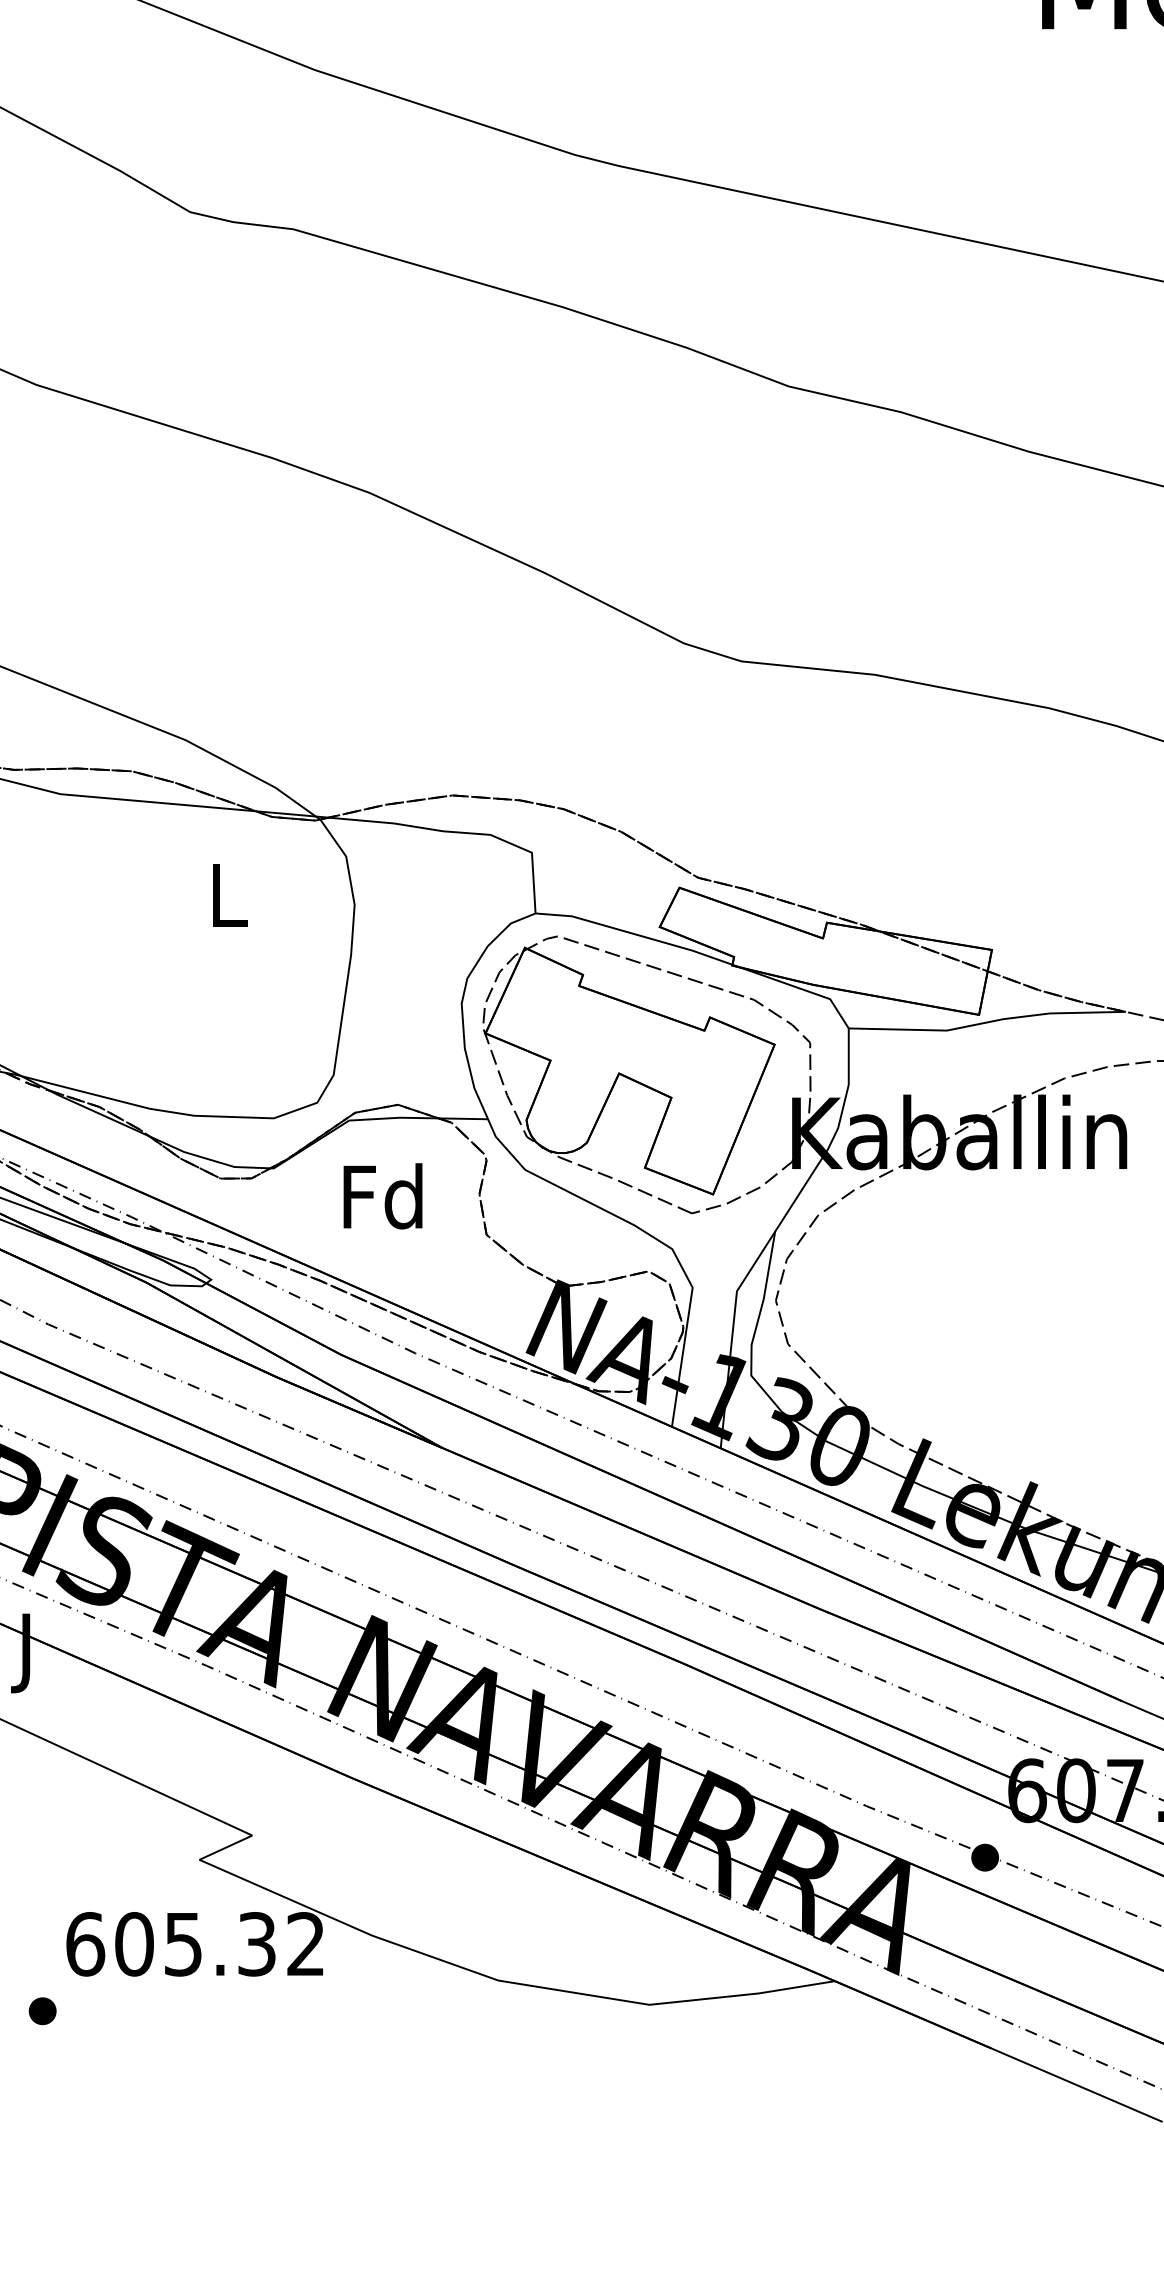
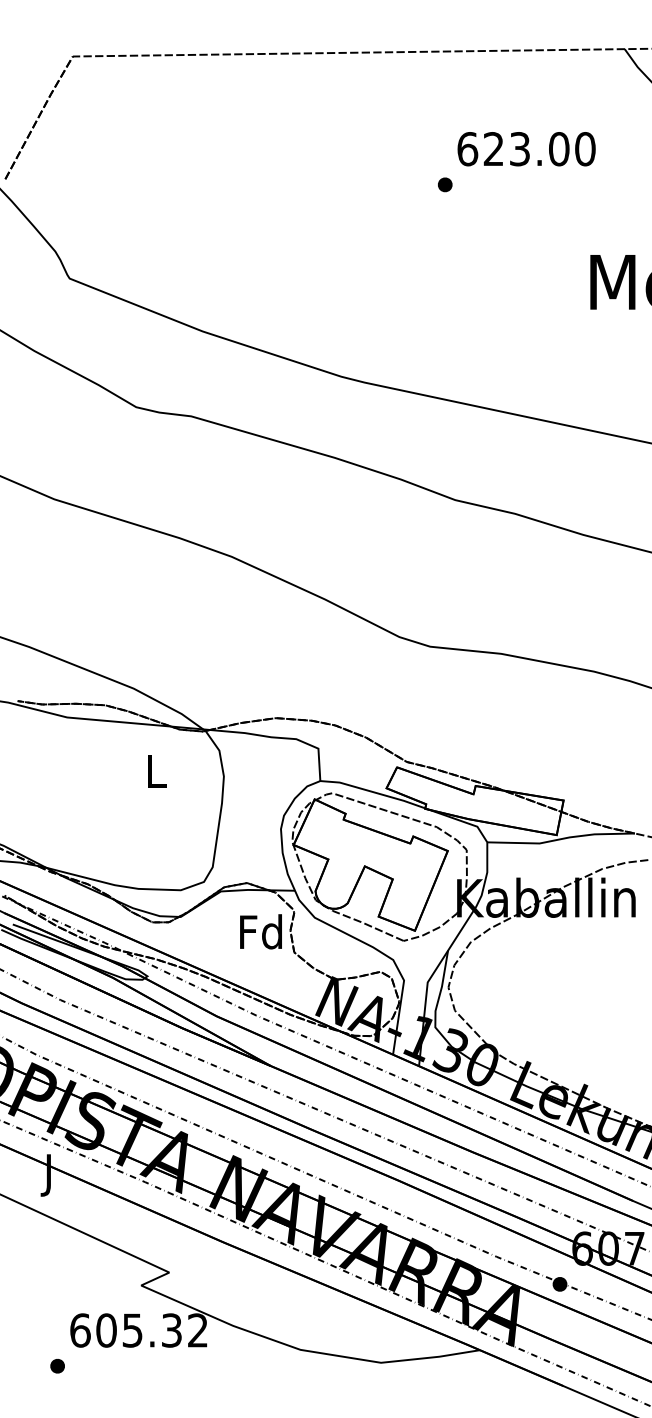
text: (381, 1195) -> (260, 931), moved

